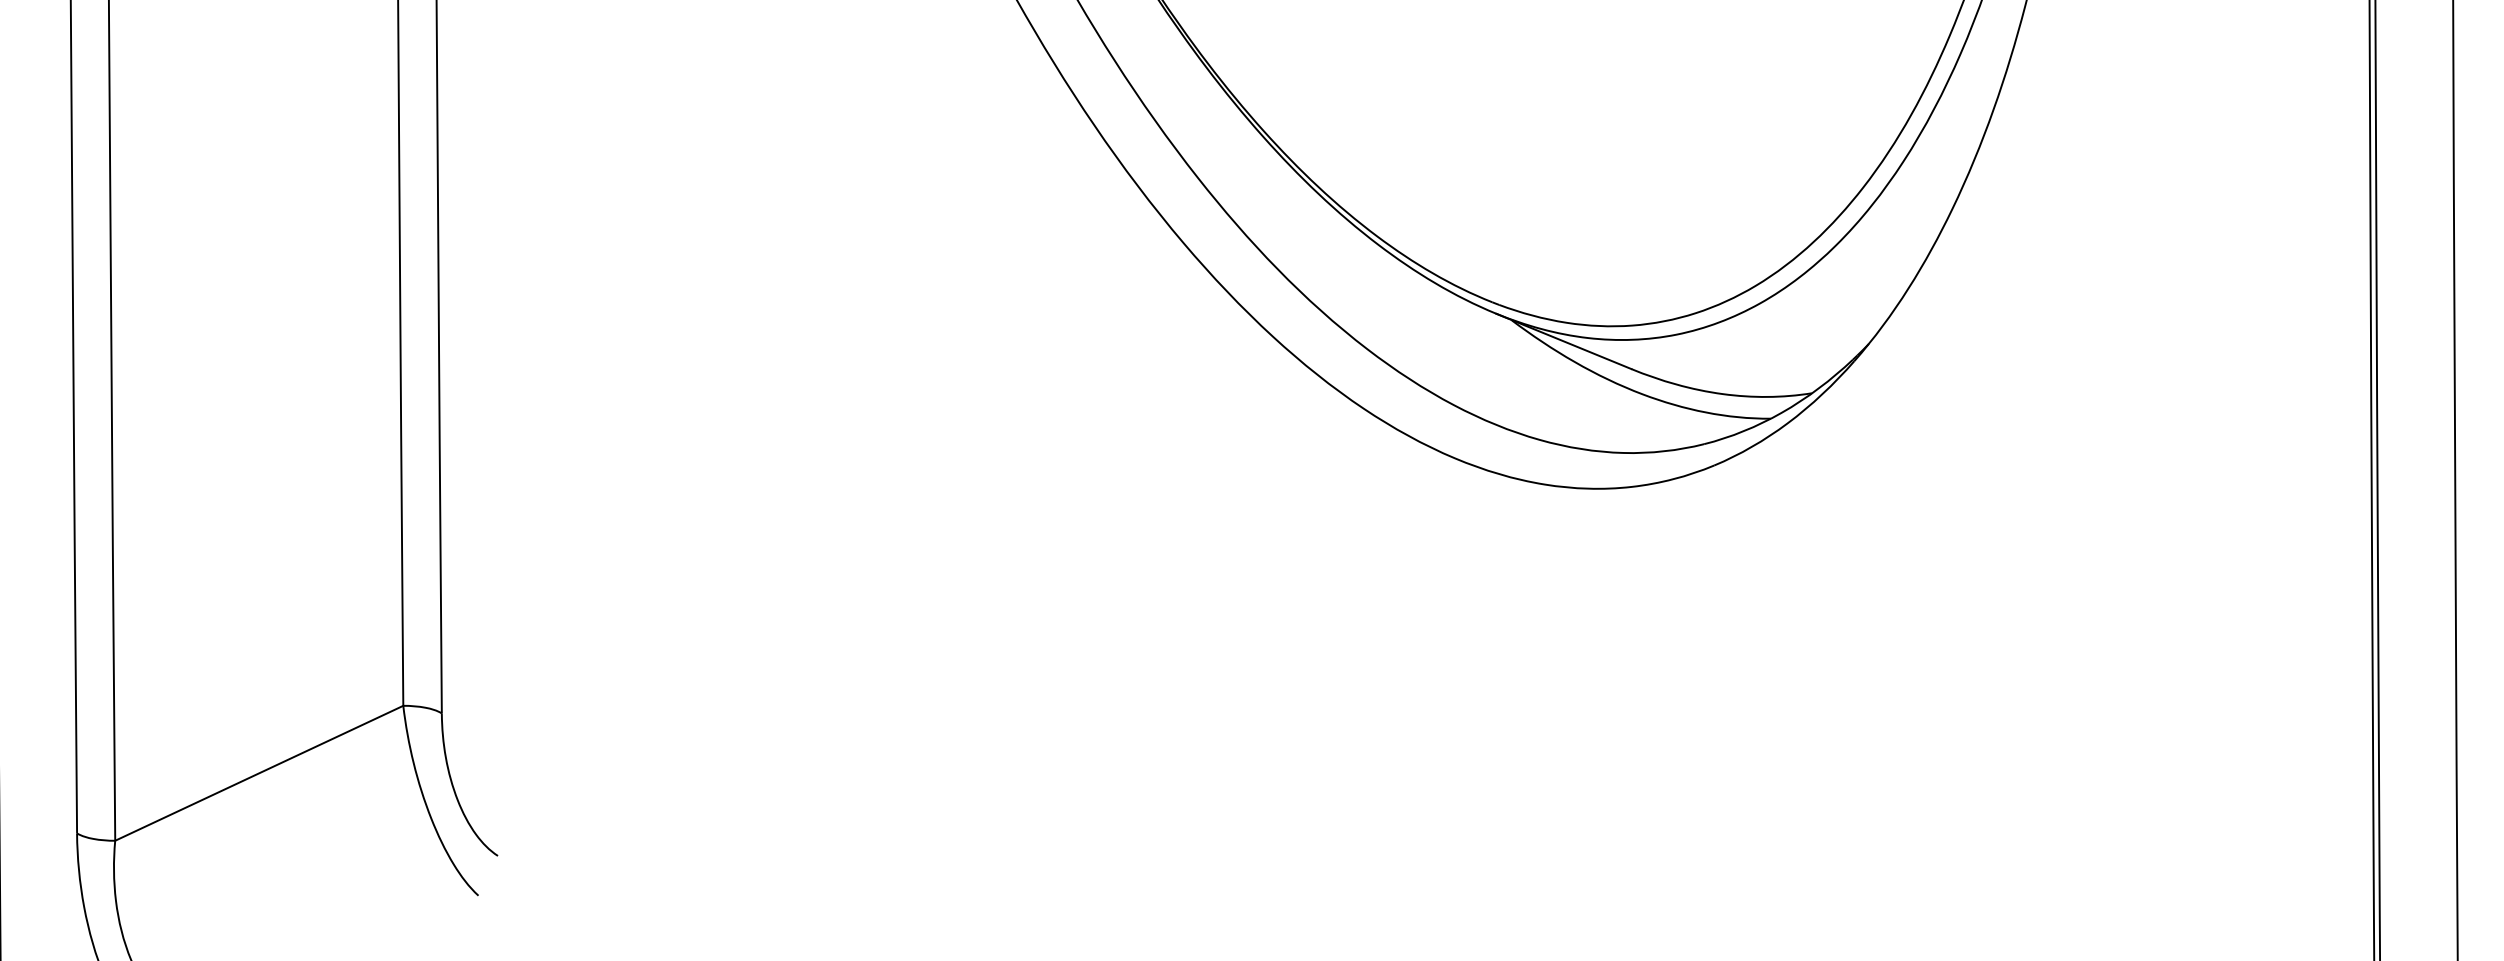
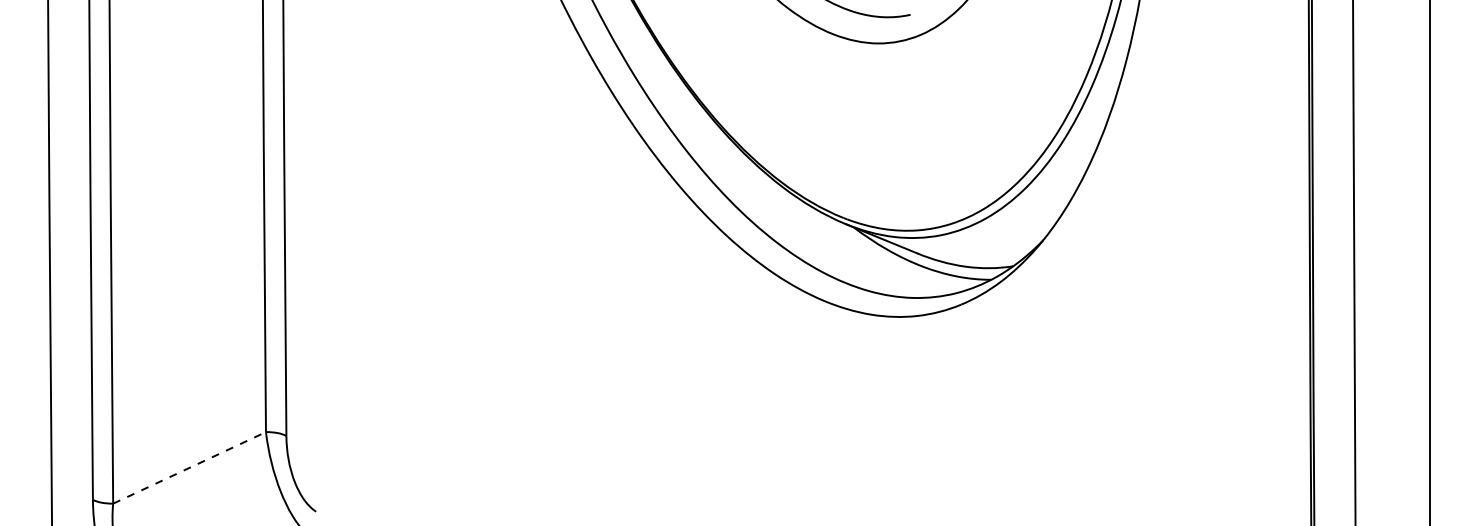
line: (261, 772) -> (190, 467), solid -> dashed

